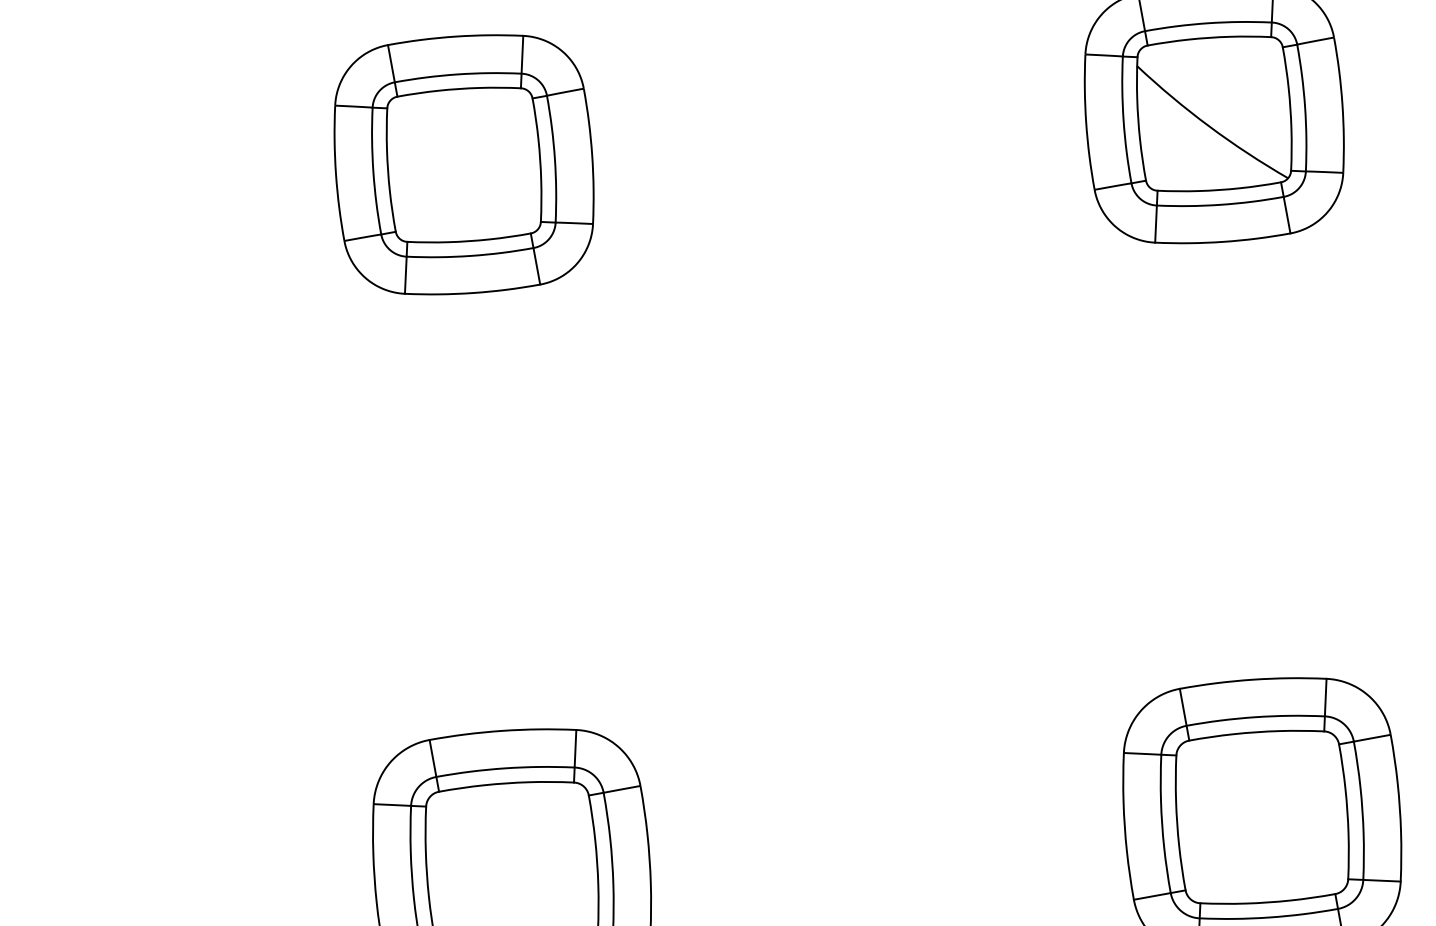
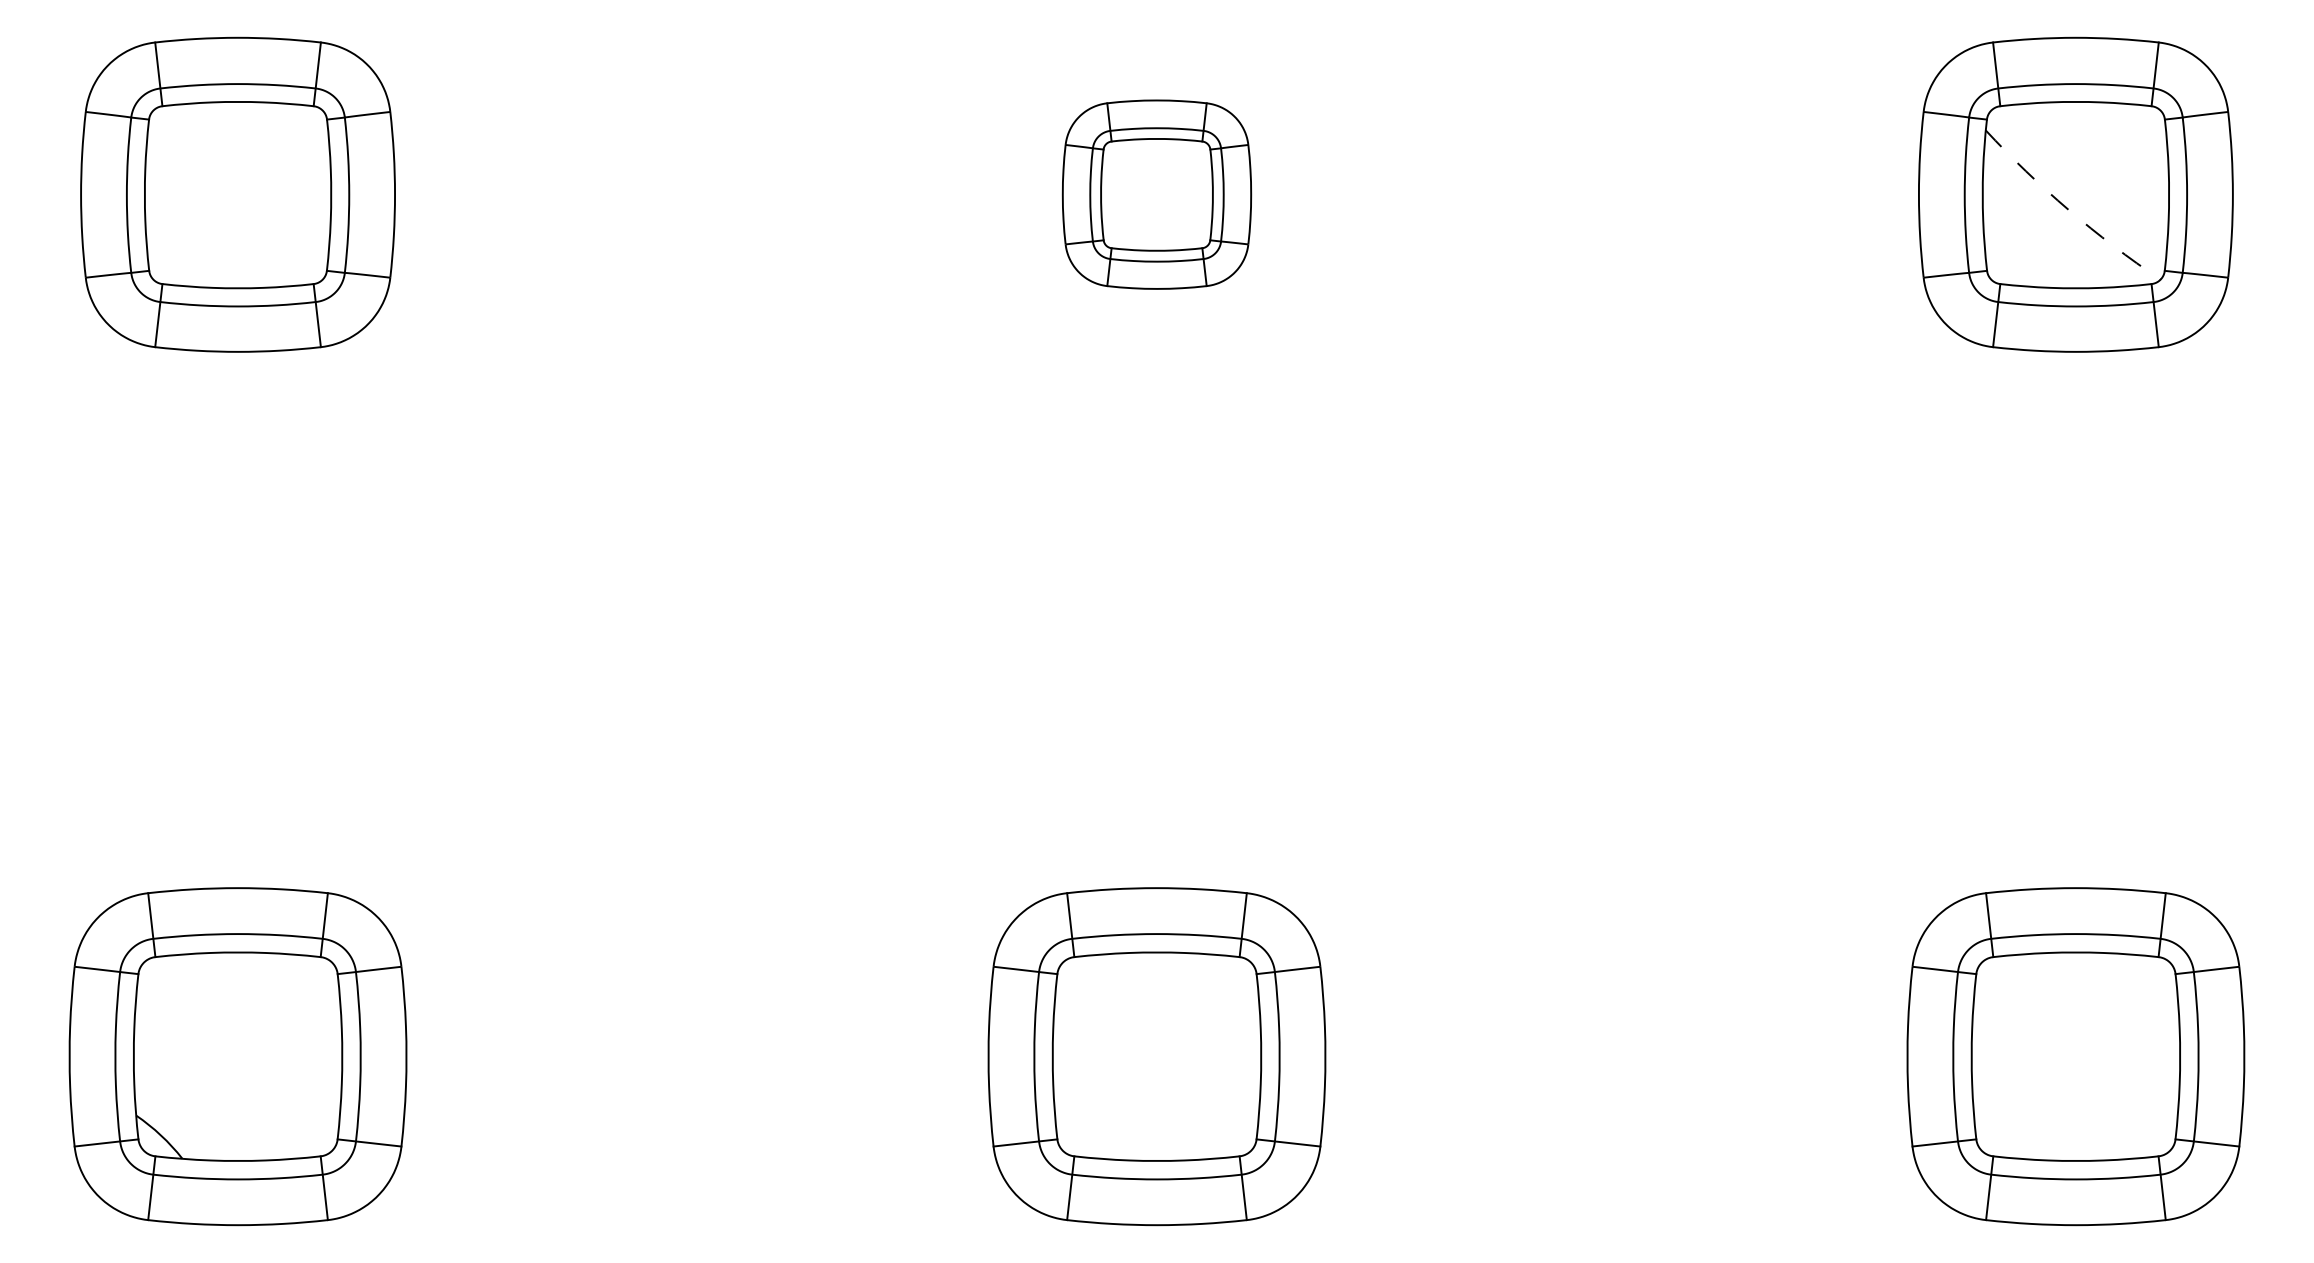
arc: (1209, 126) -> (2068, 210), solid -> dashed
part: (463, 164) -> (1156, 194), size x0.6

